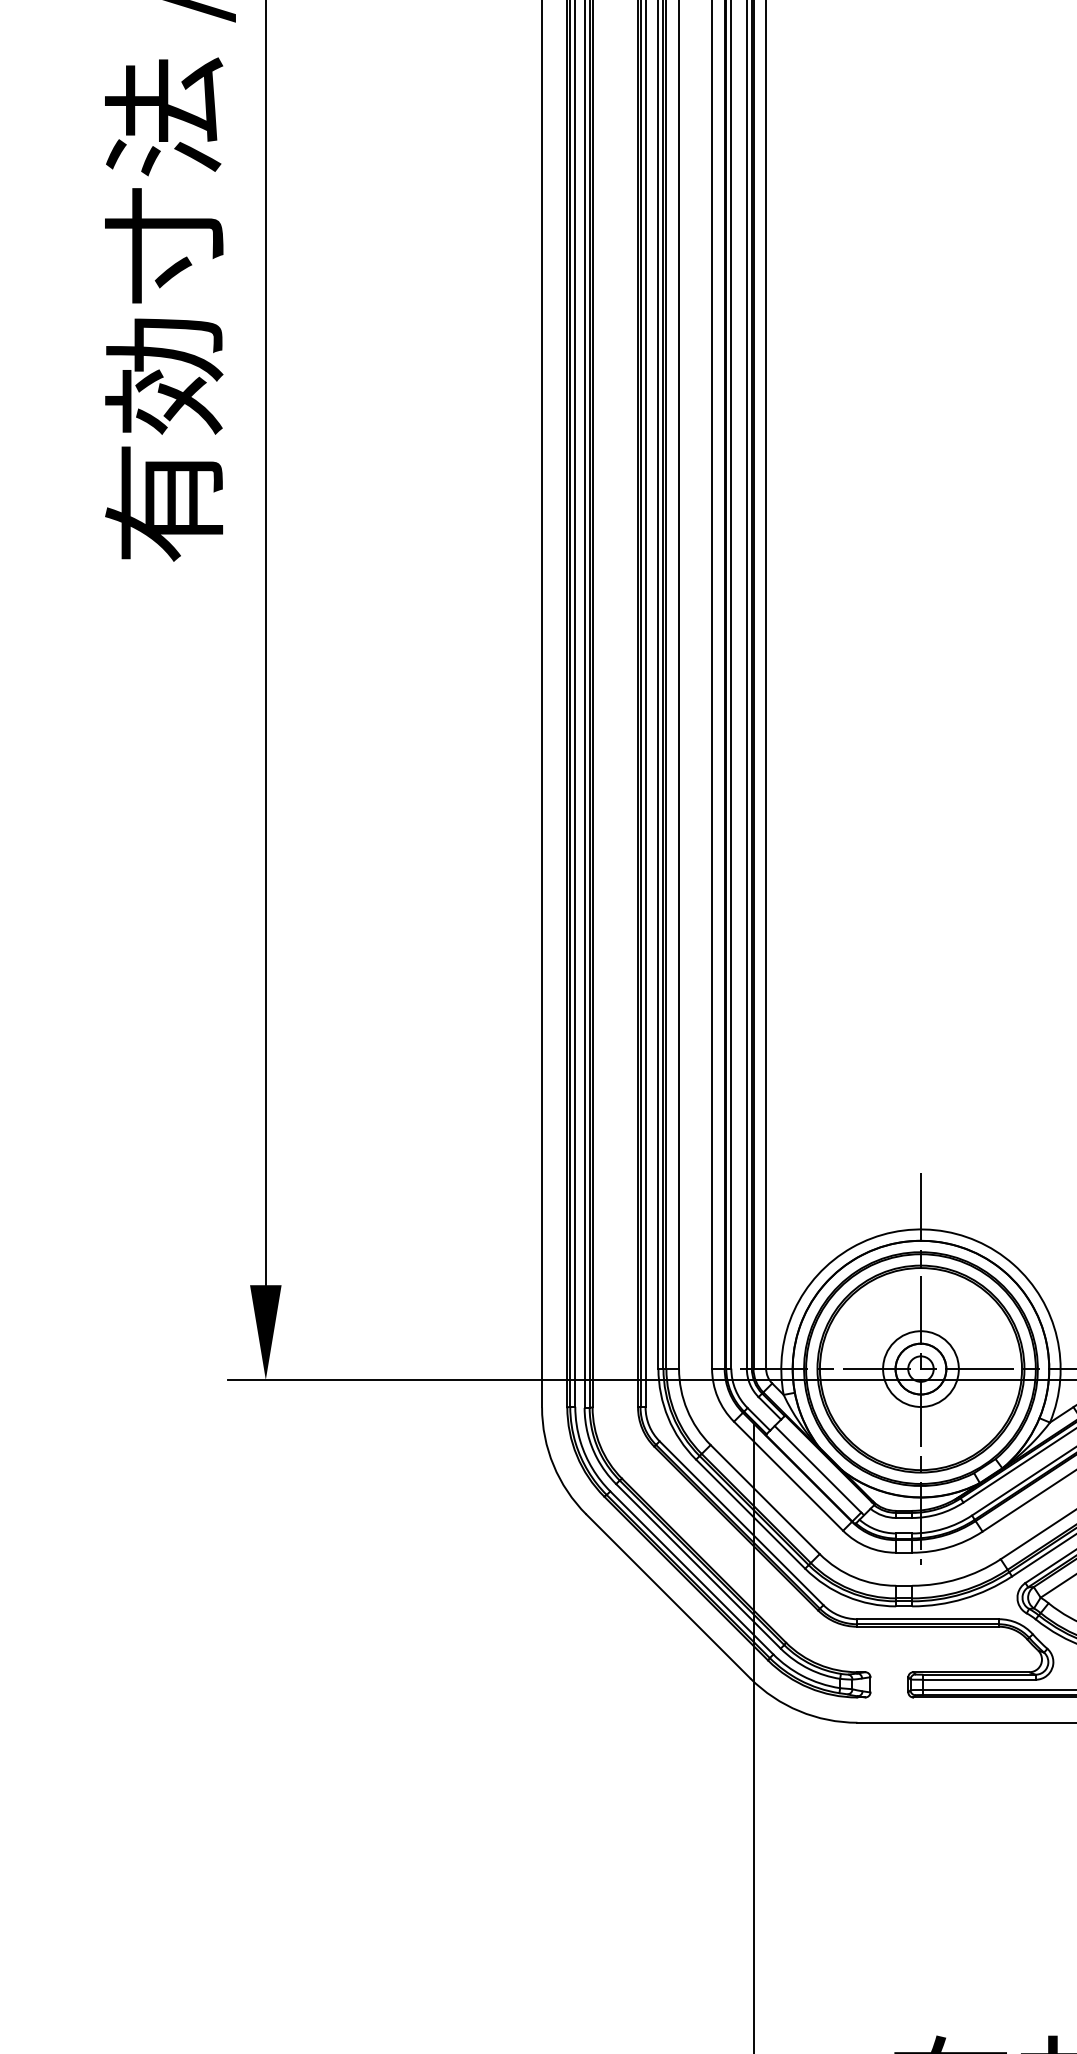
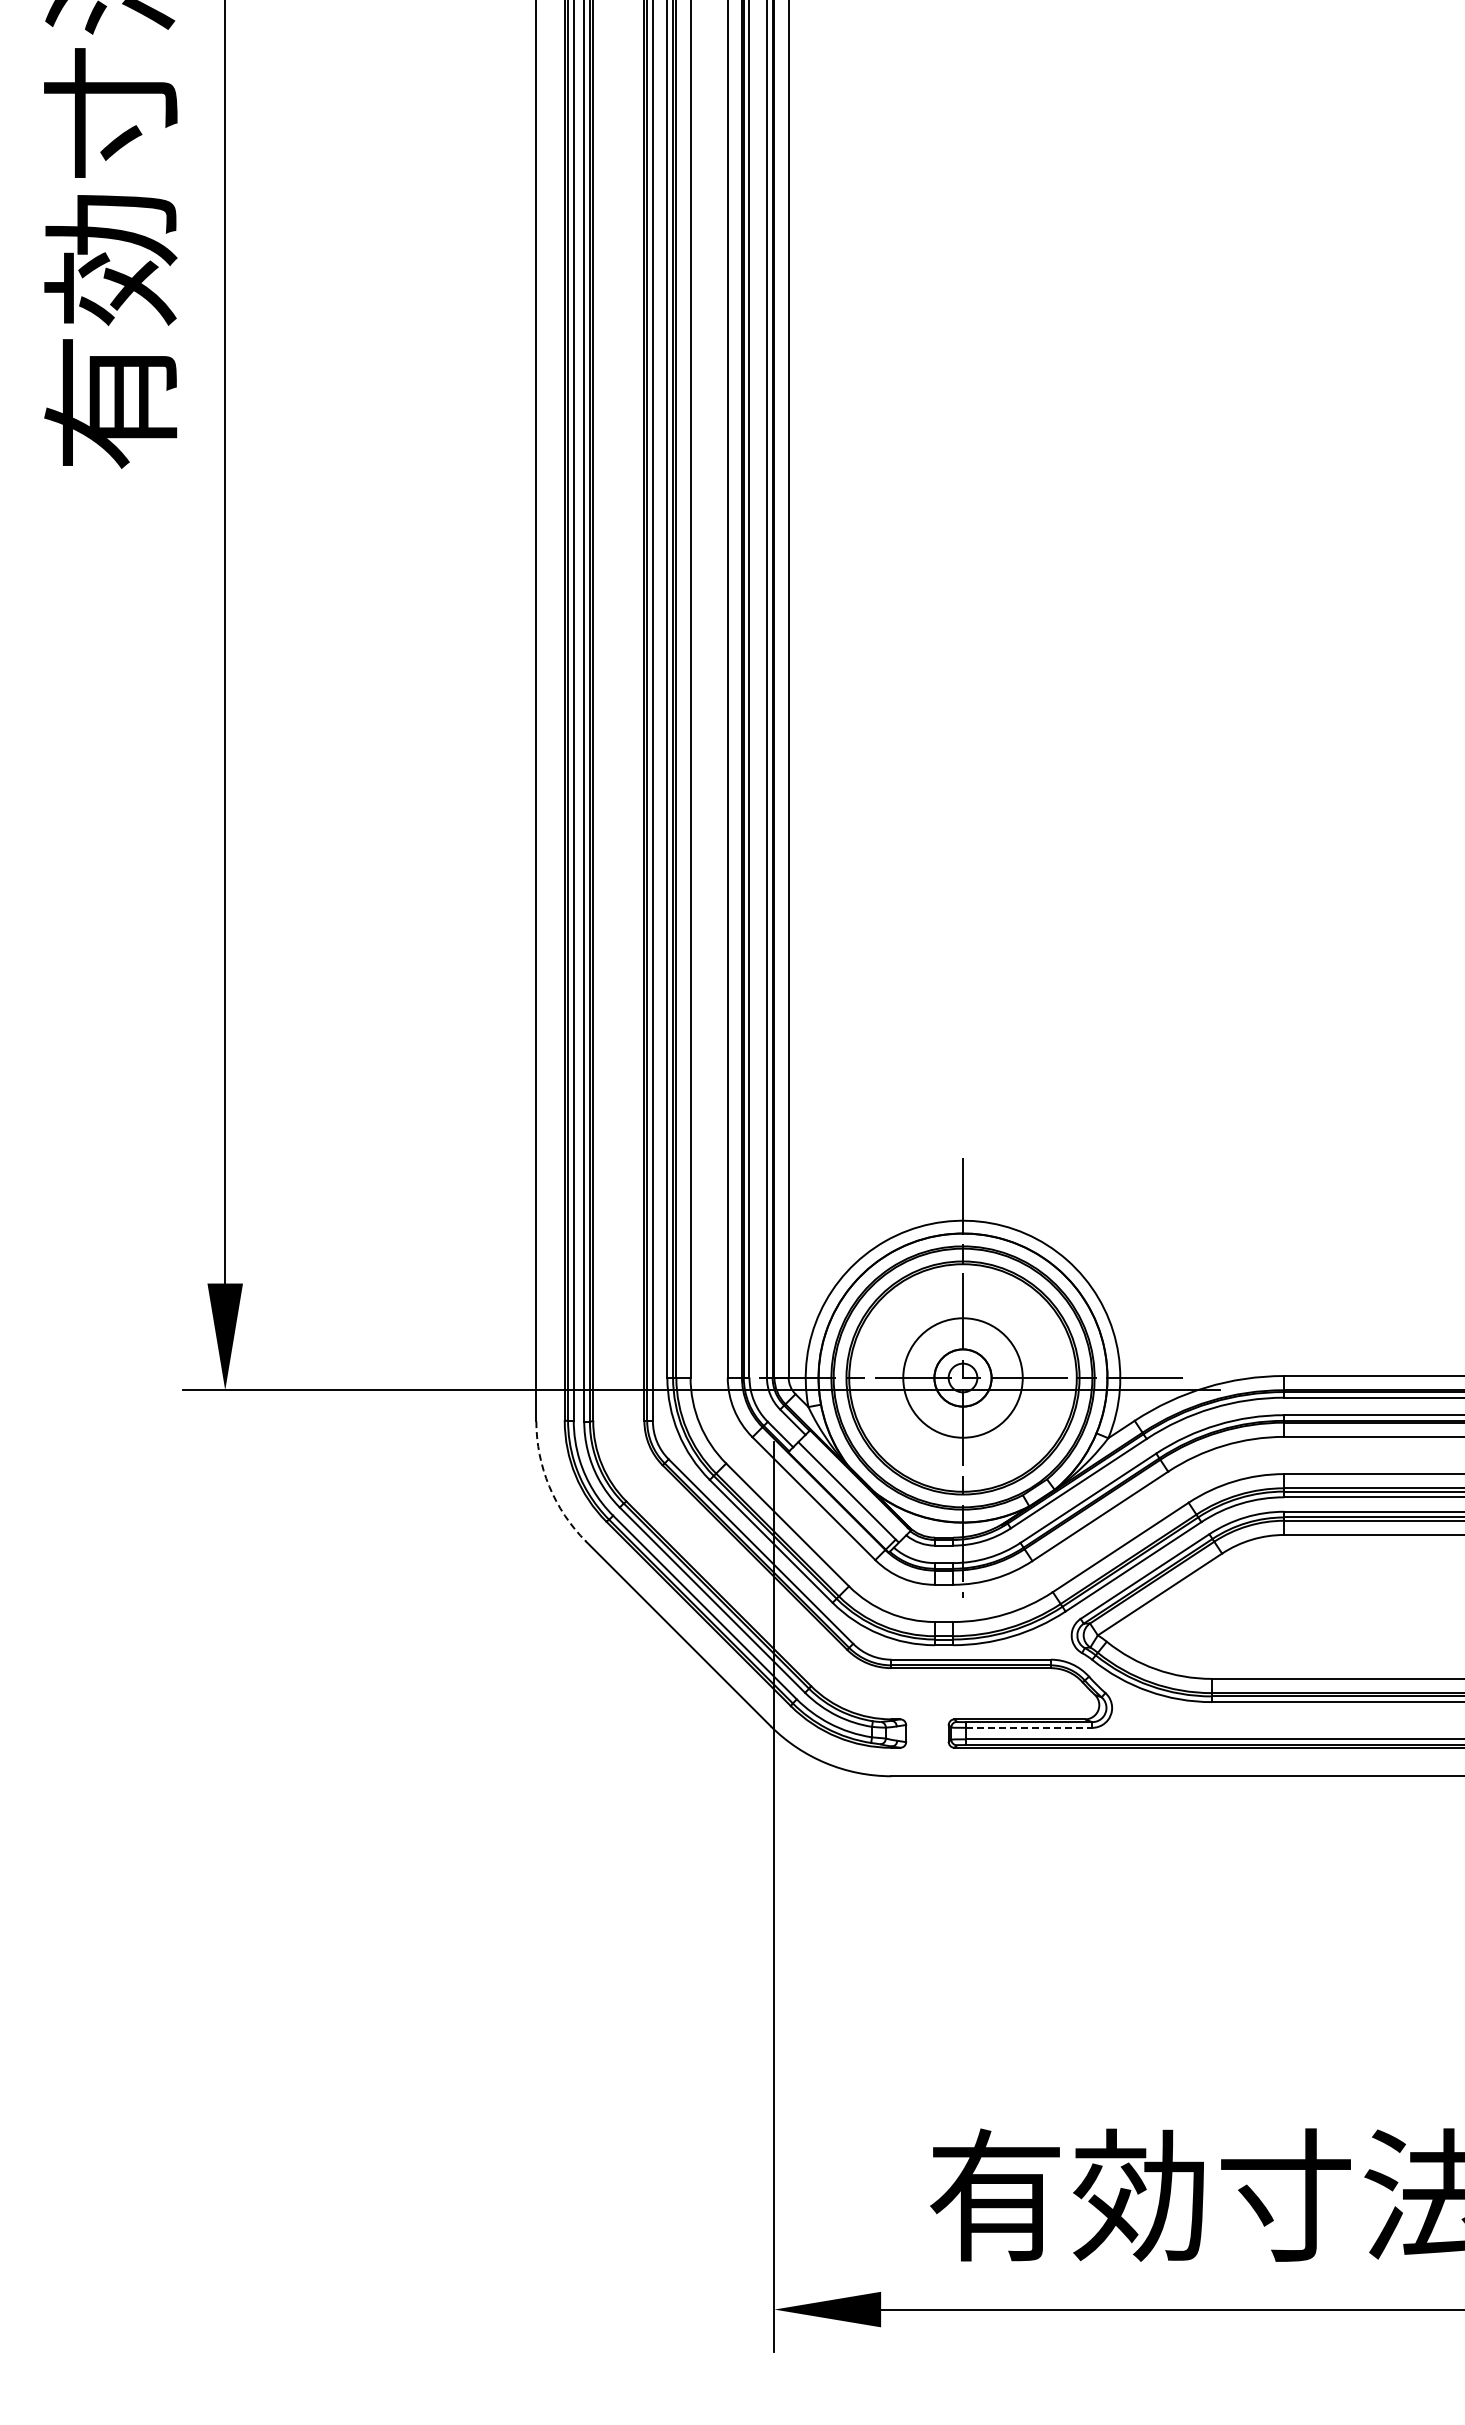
circle: (920, 1368) -> (962, 1377), size x1.4
arc: (553, 1465) -> (549, 1486), solid -> dashed
line: (980, 1679) -> (1029, 1727), solid -> dashed

